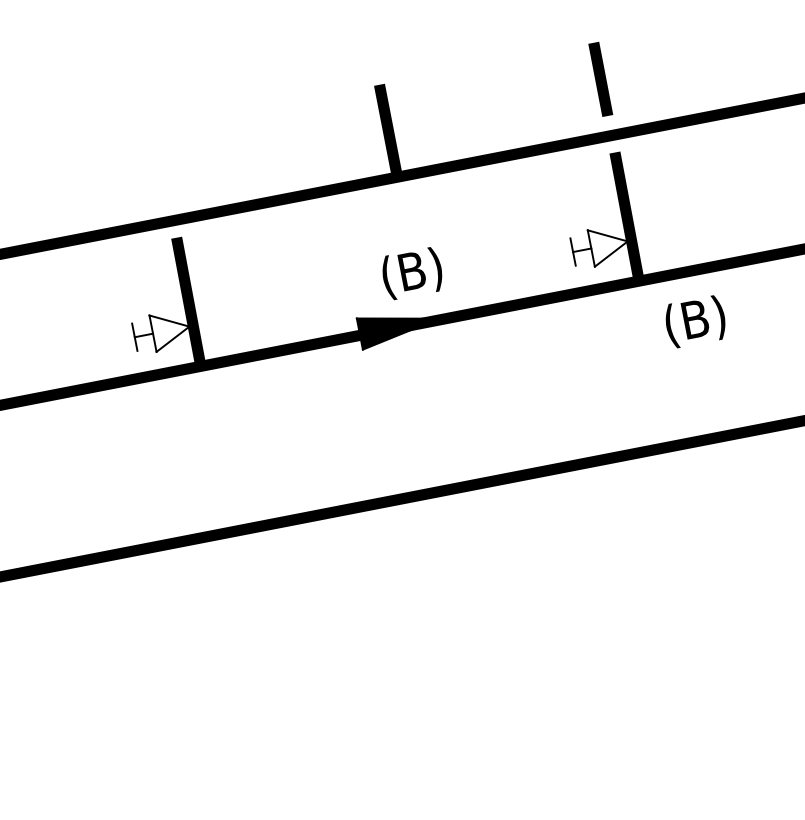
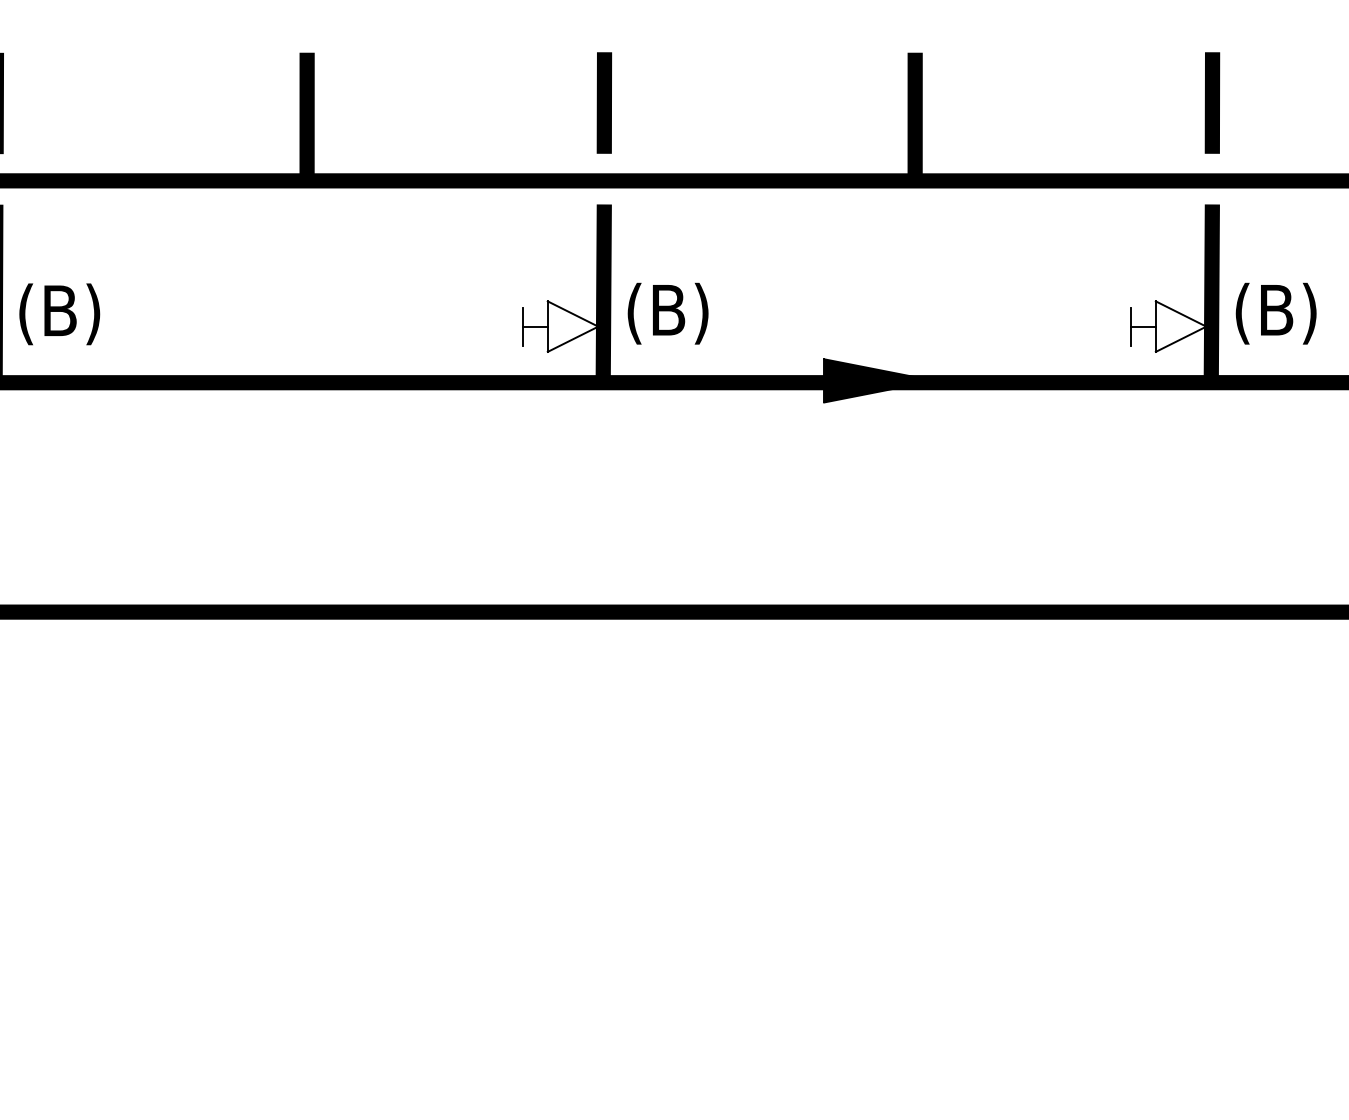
line: (162, 164) -> (604, 102), added
text: (411, 273) -> (667, 313), moved
text: (695, 321) -> (1275, 313), moved

